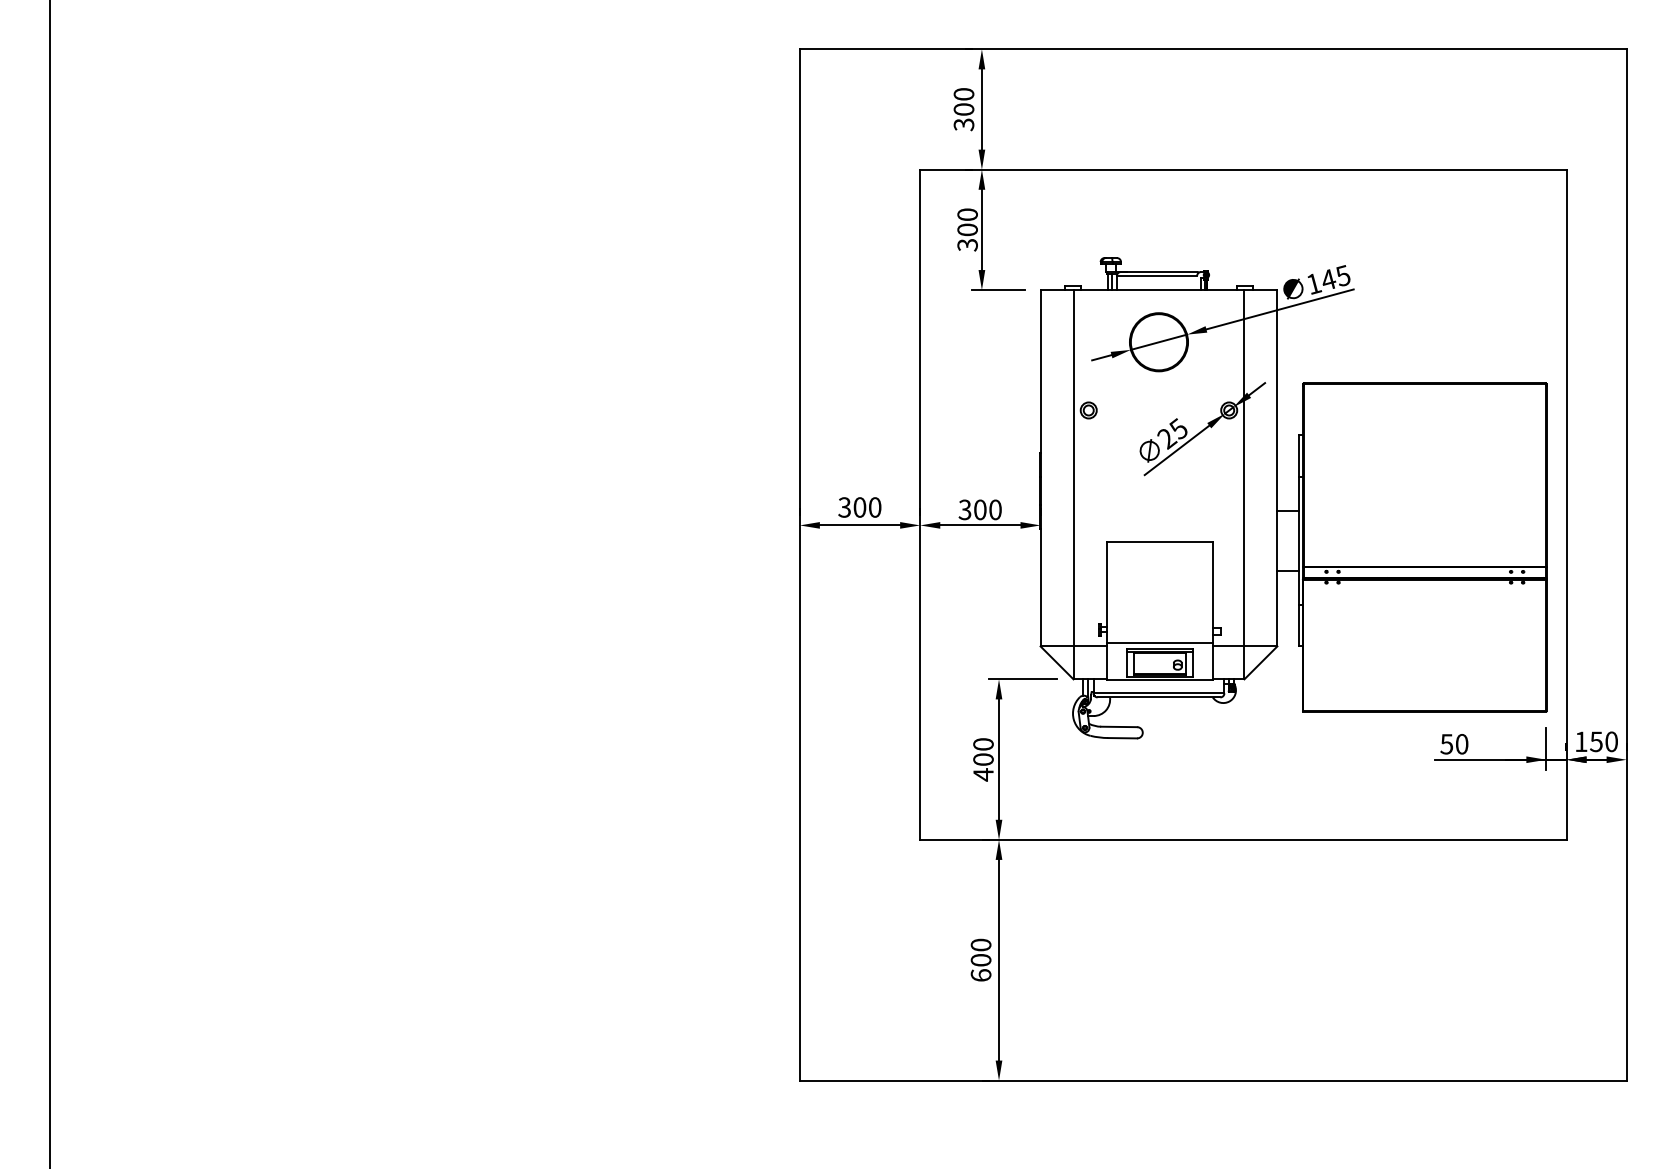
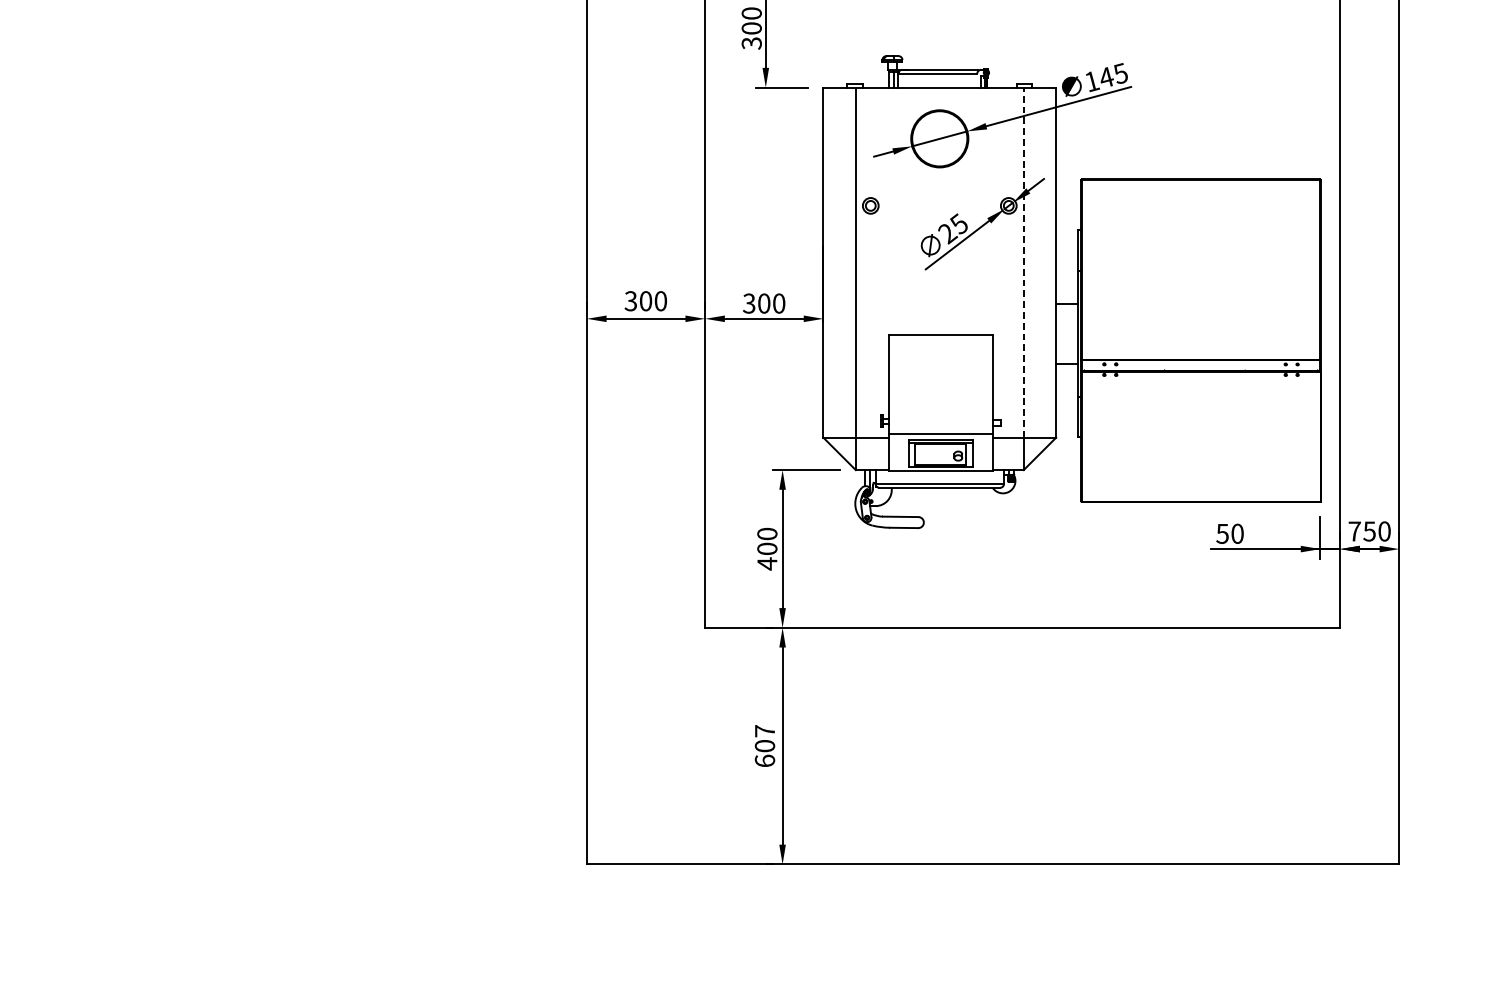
line: (1244, 467) -> (1023, 261), solid -> dashed
text: (1581, 741) -> (1354, 531), 150 -> 750
text: (980, 944) -> (764, 730), 600 -> 607

